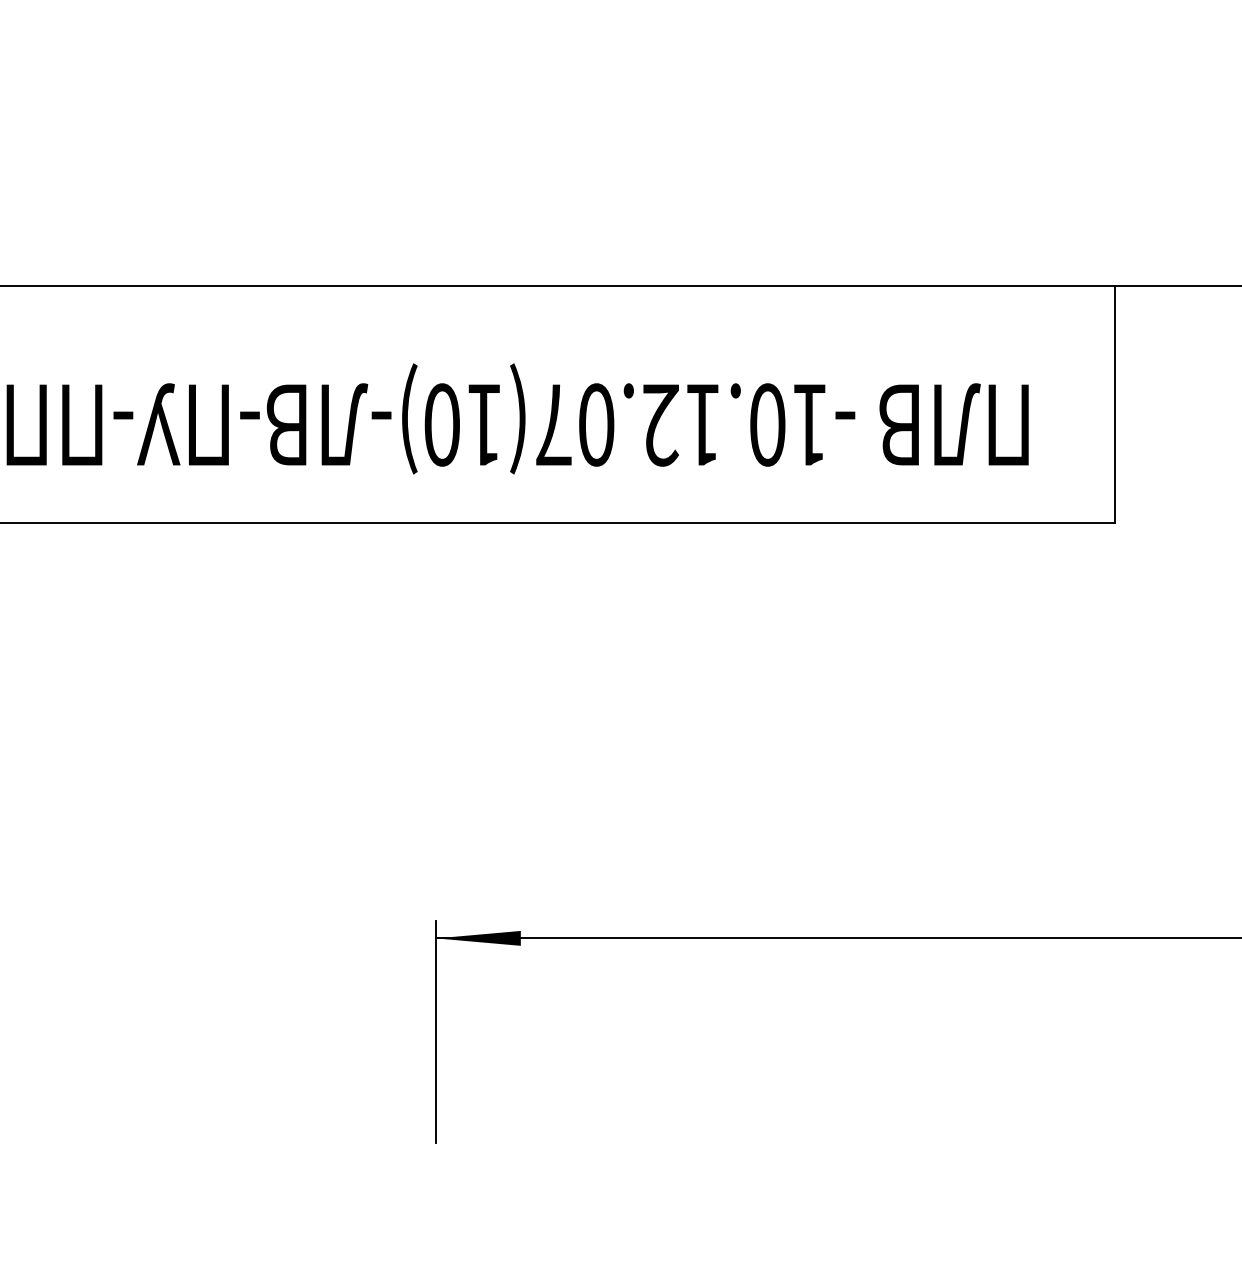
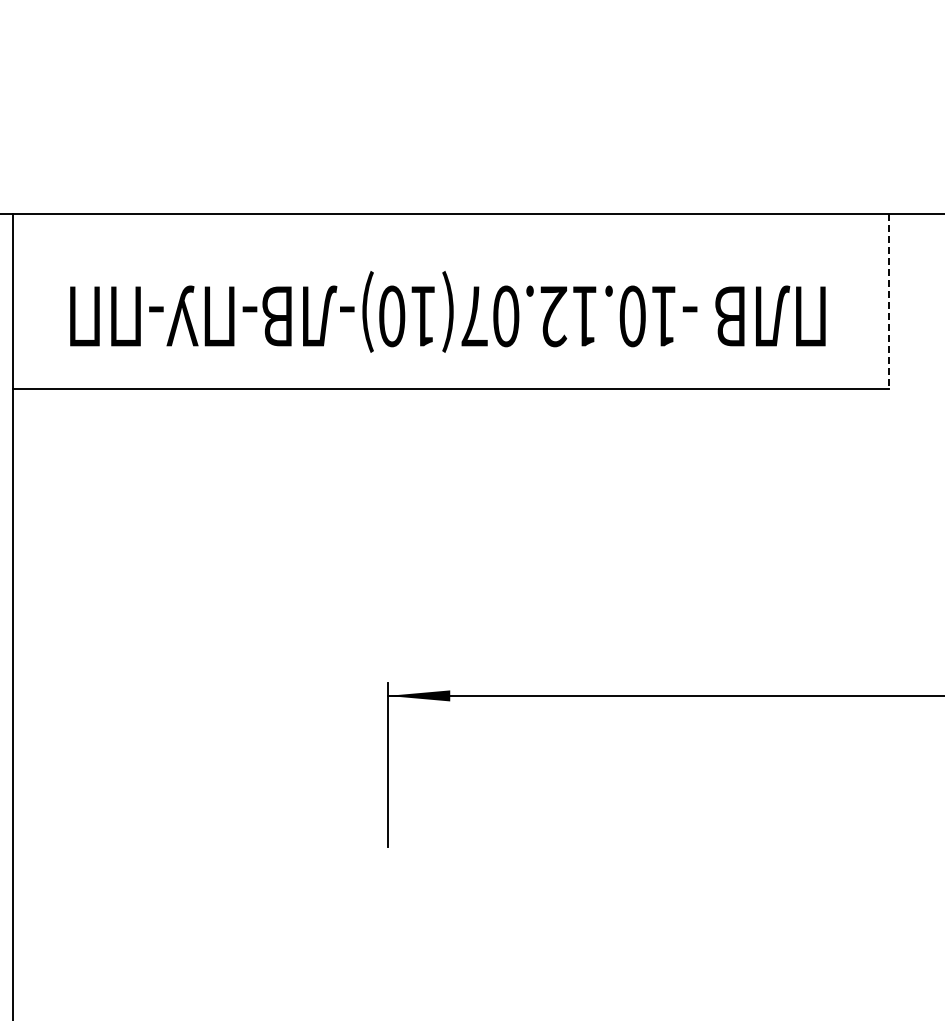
line: (1115, 404) -> (889, 301), solid -> dashed

